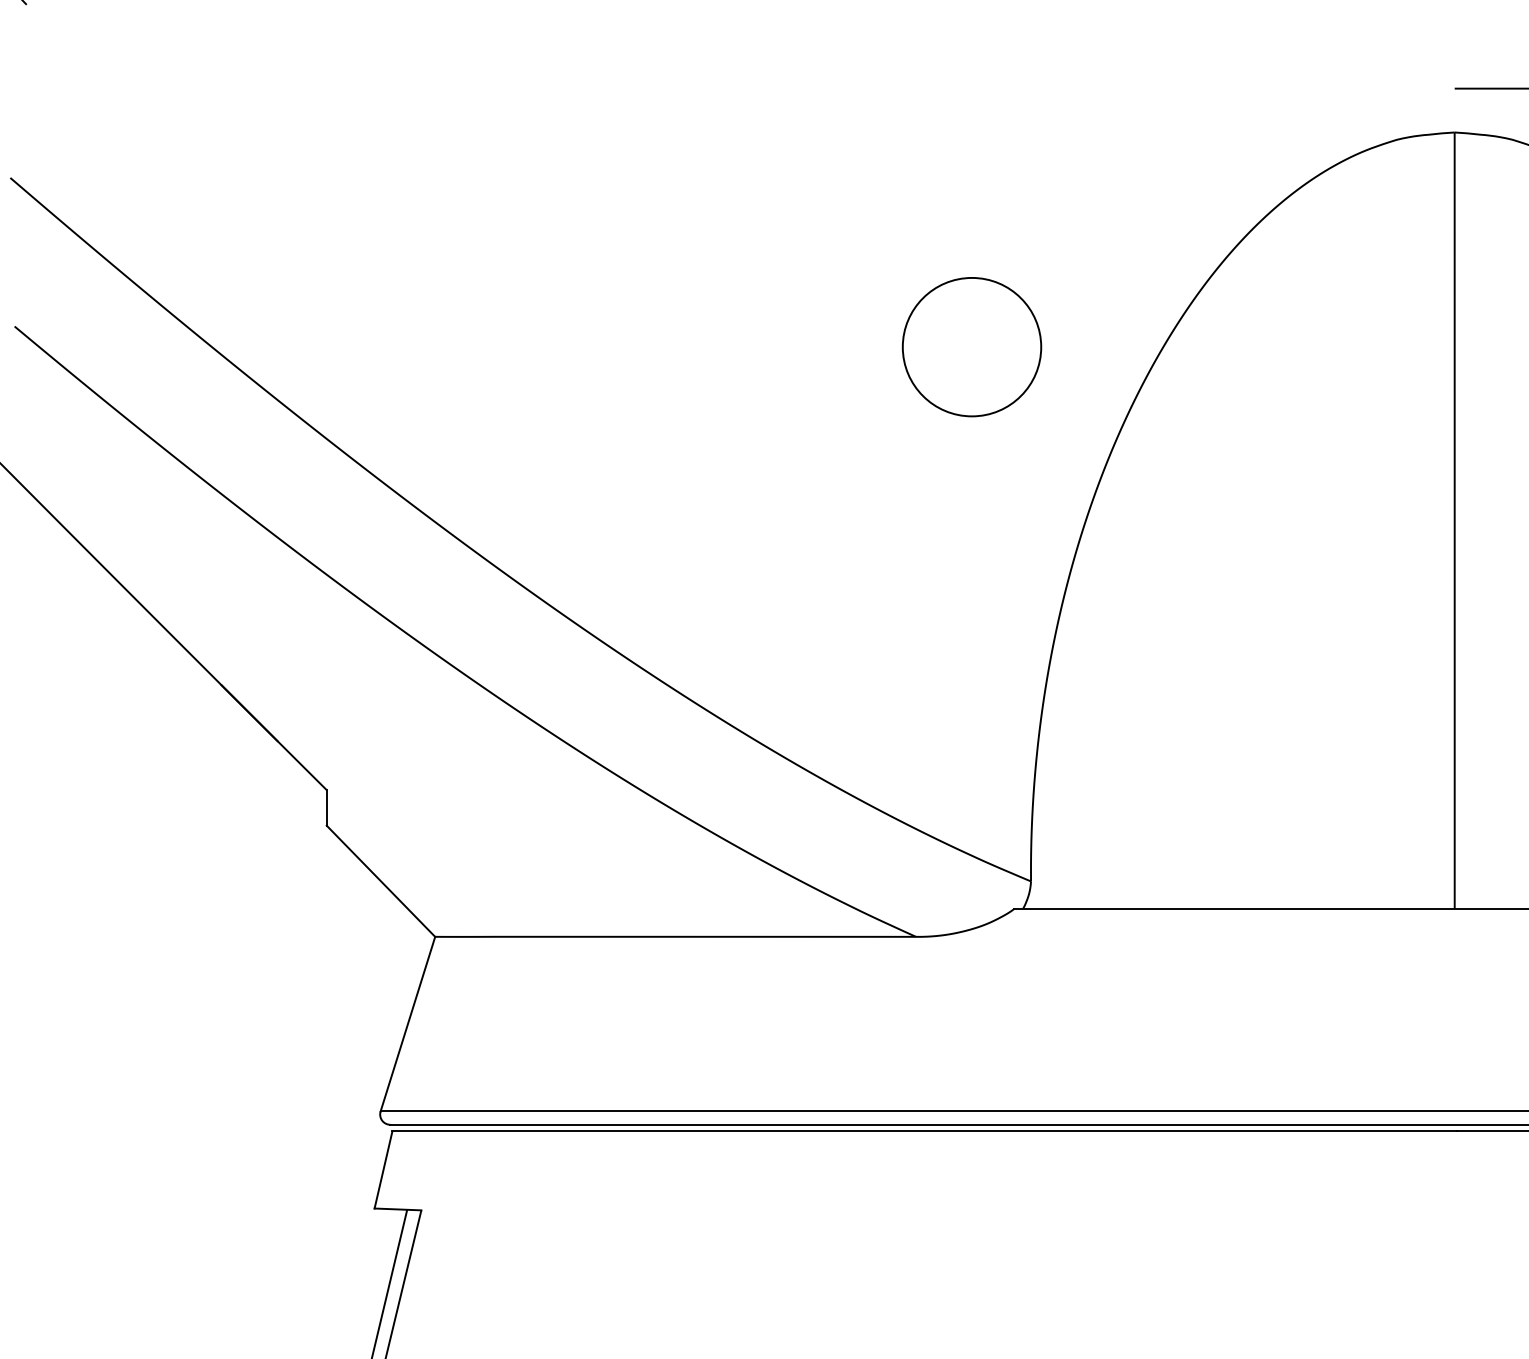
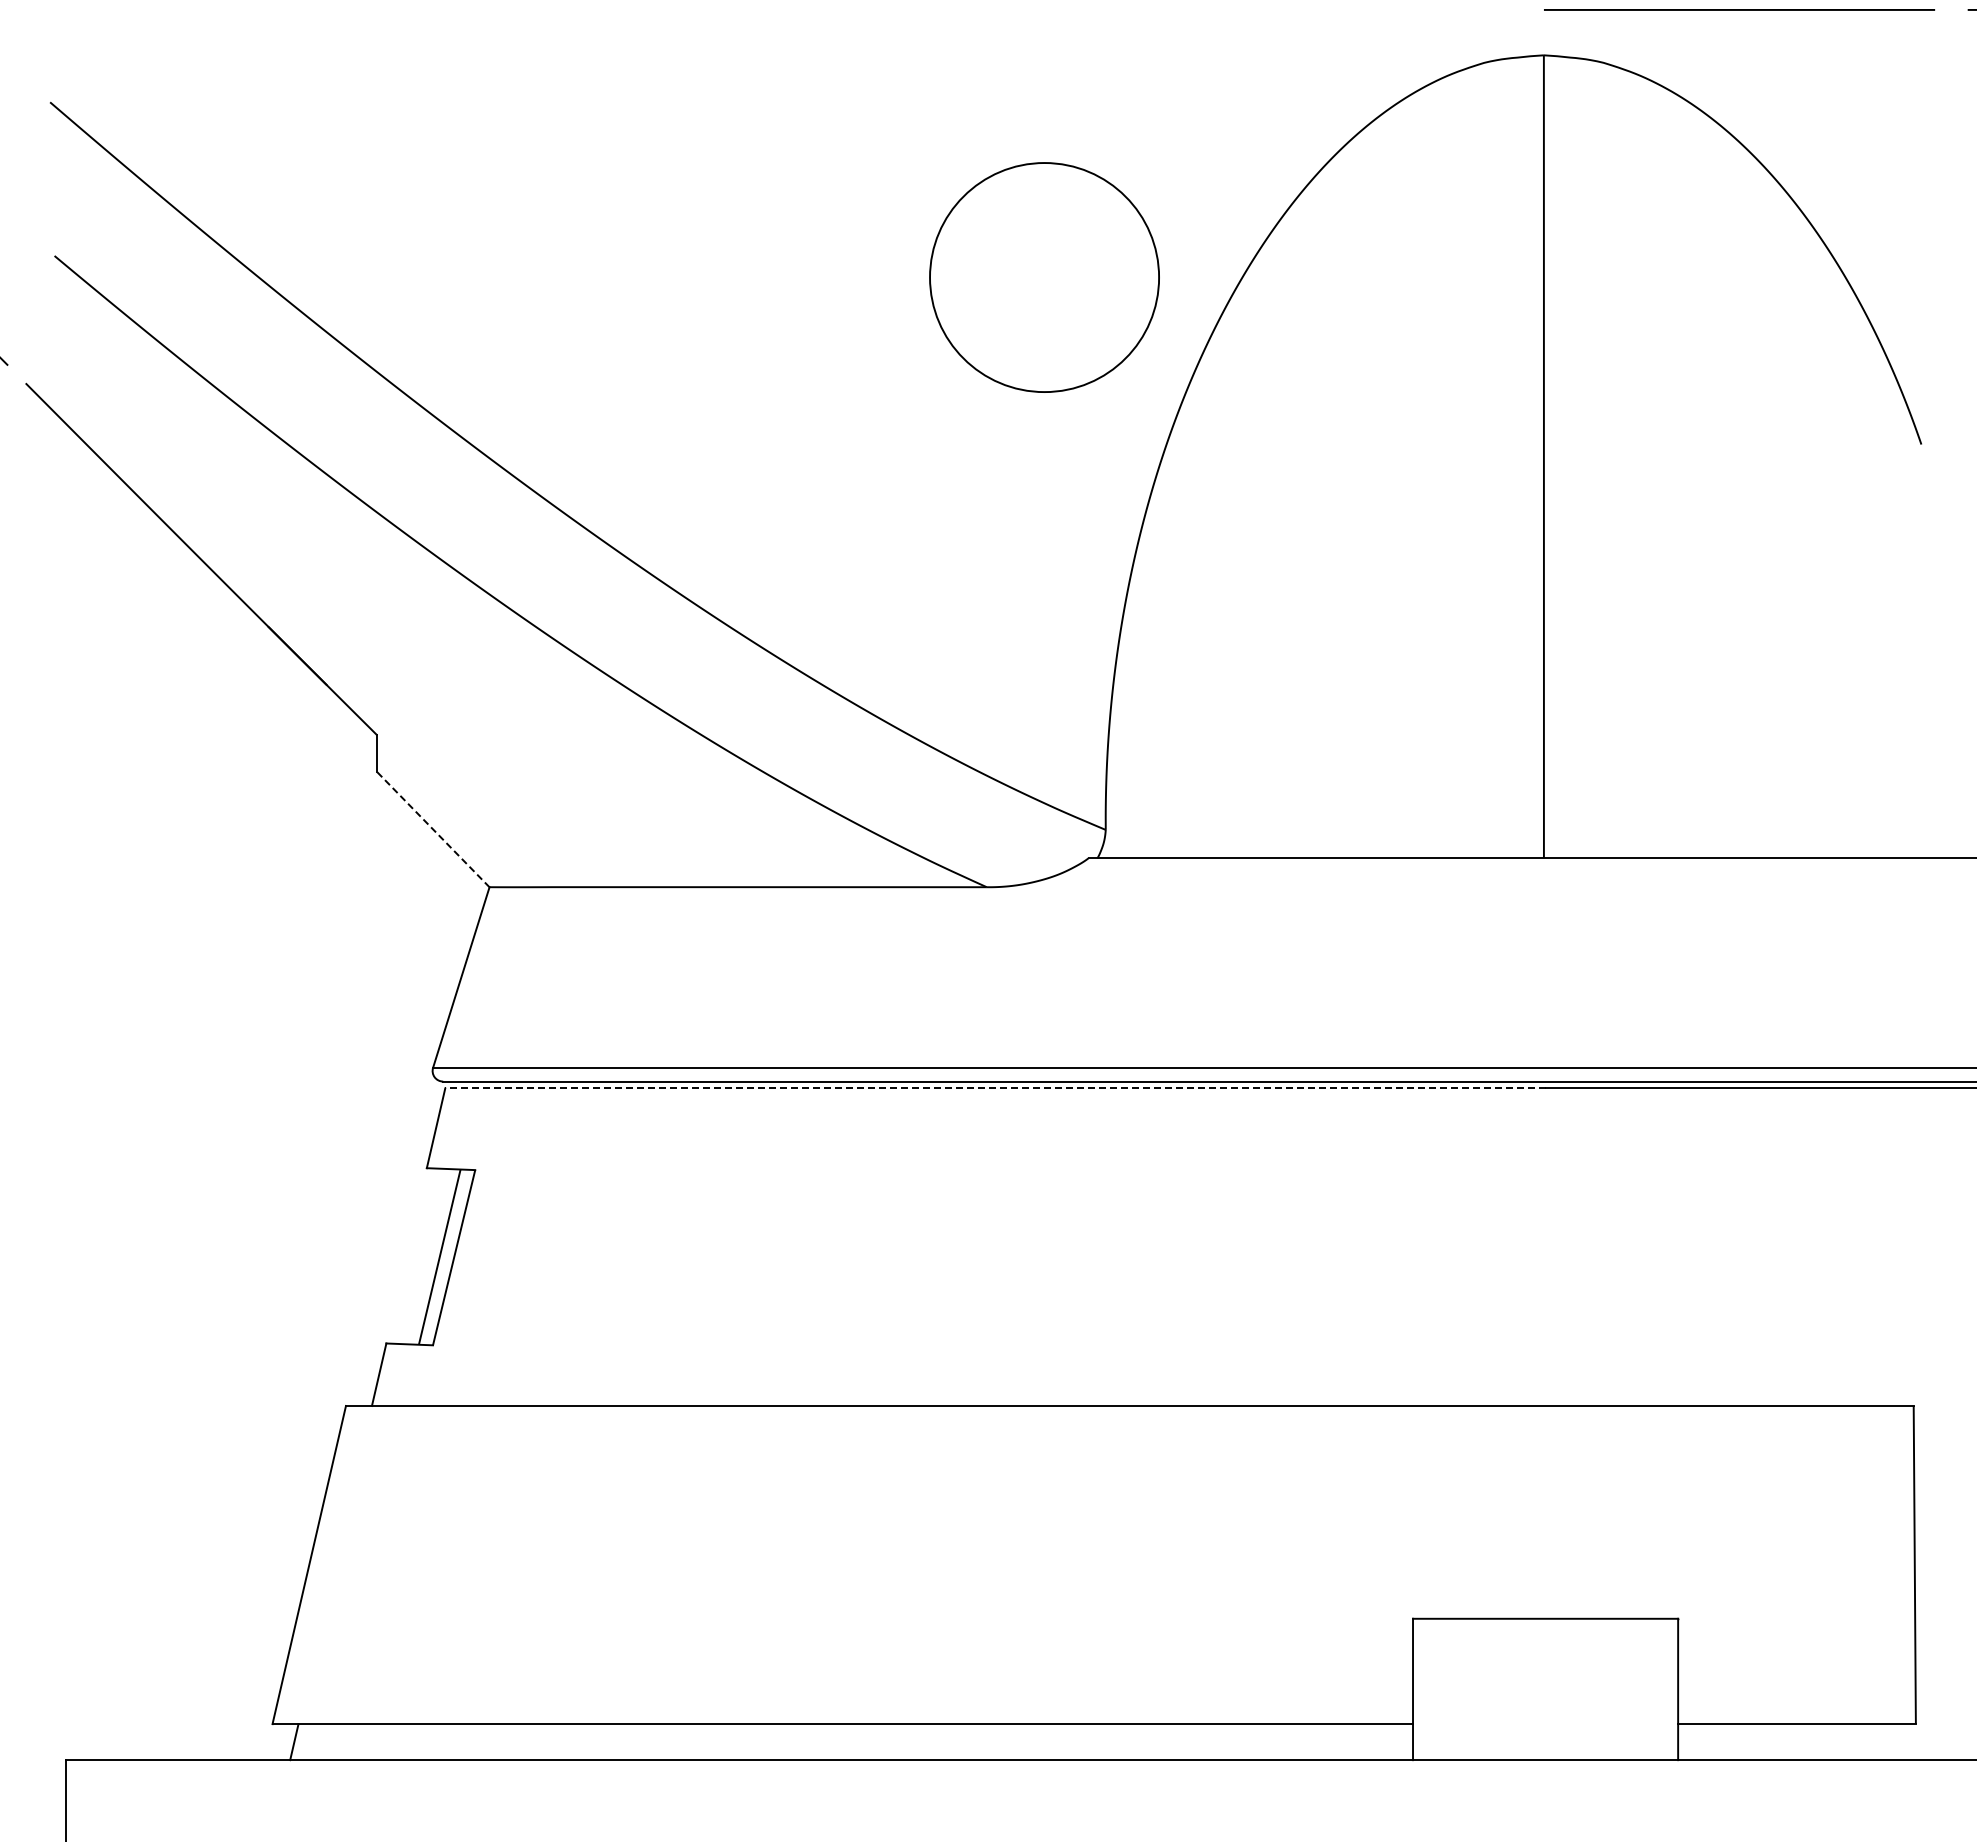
circle: (971, 346) -> (1044, 276), size x1.6
line: (381, 882) -> (433, 830), solid -> dashed
line: (924, 1131) -> (995, 1088), solid -> dashed

